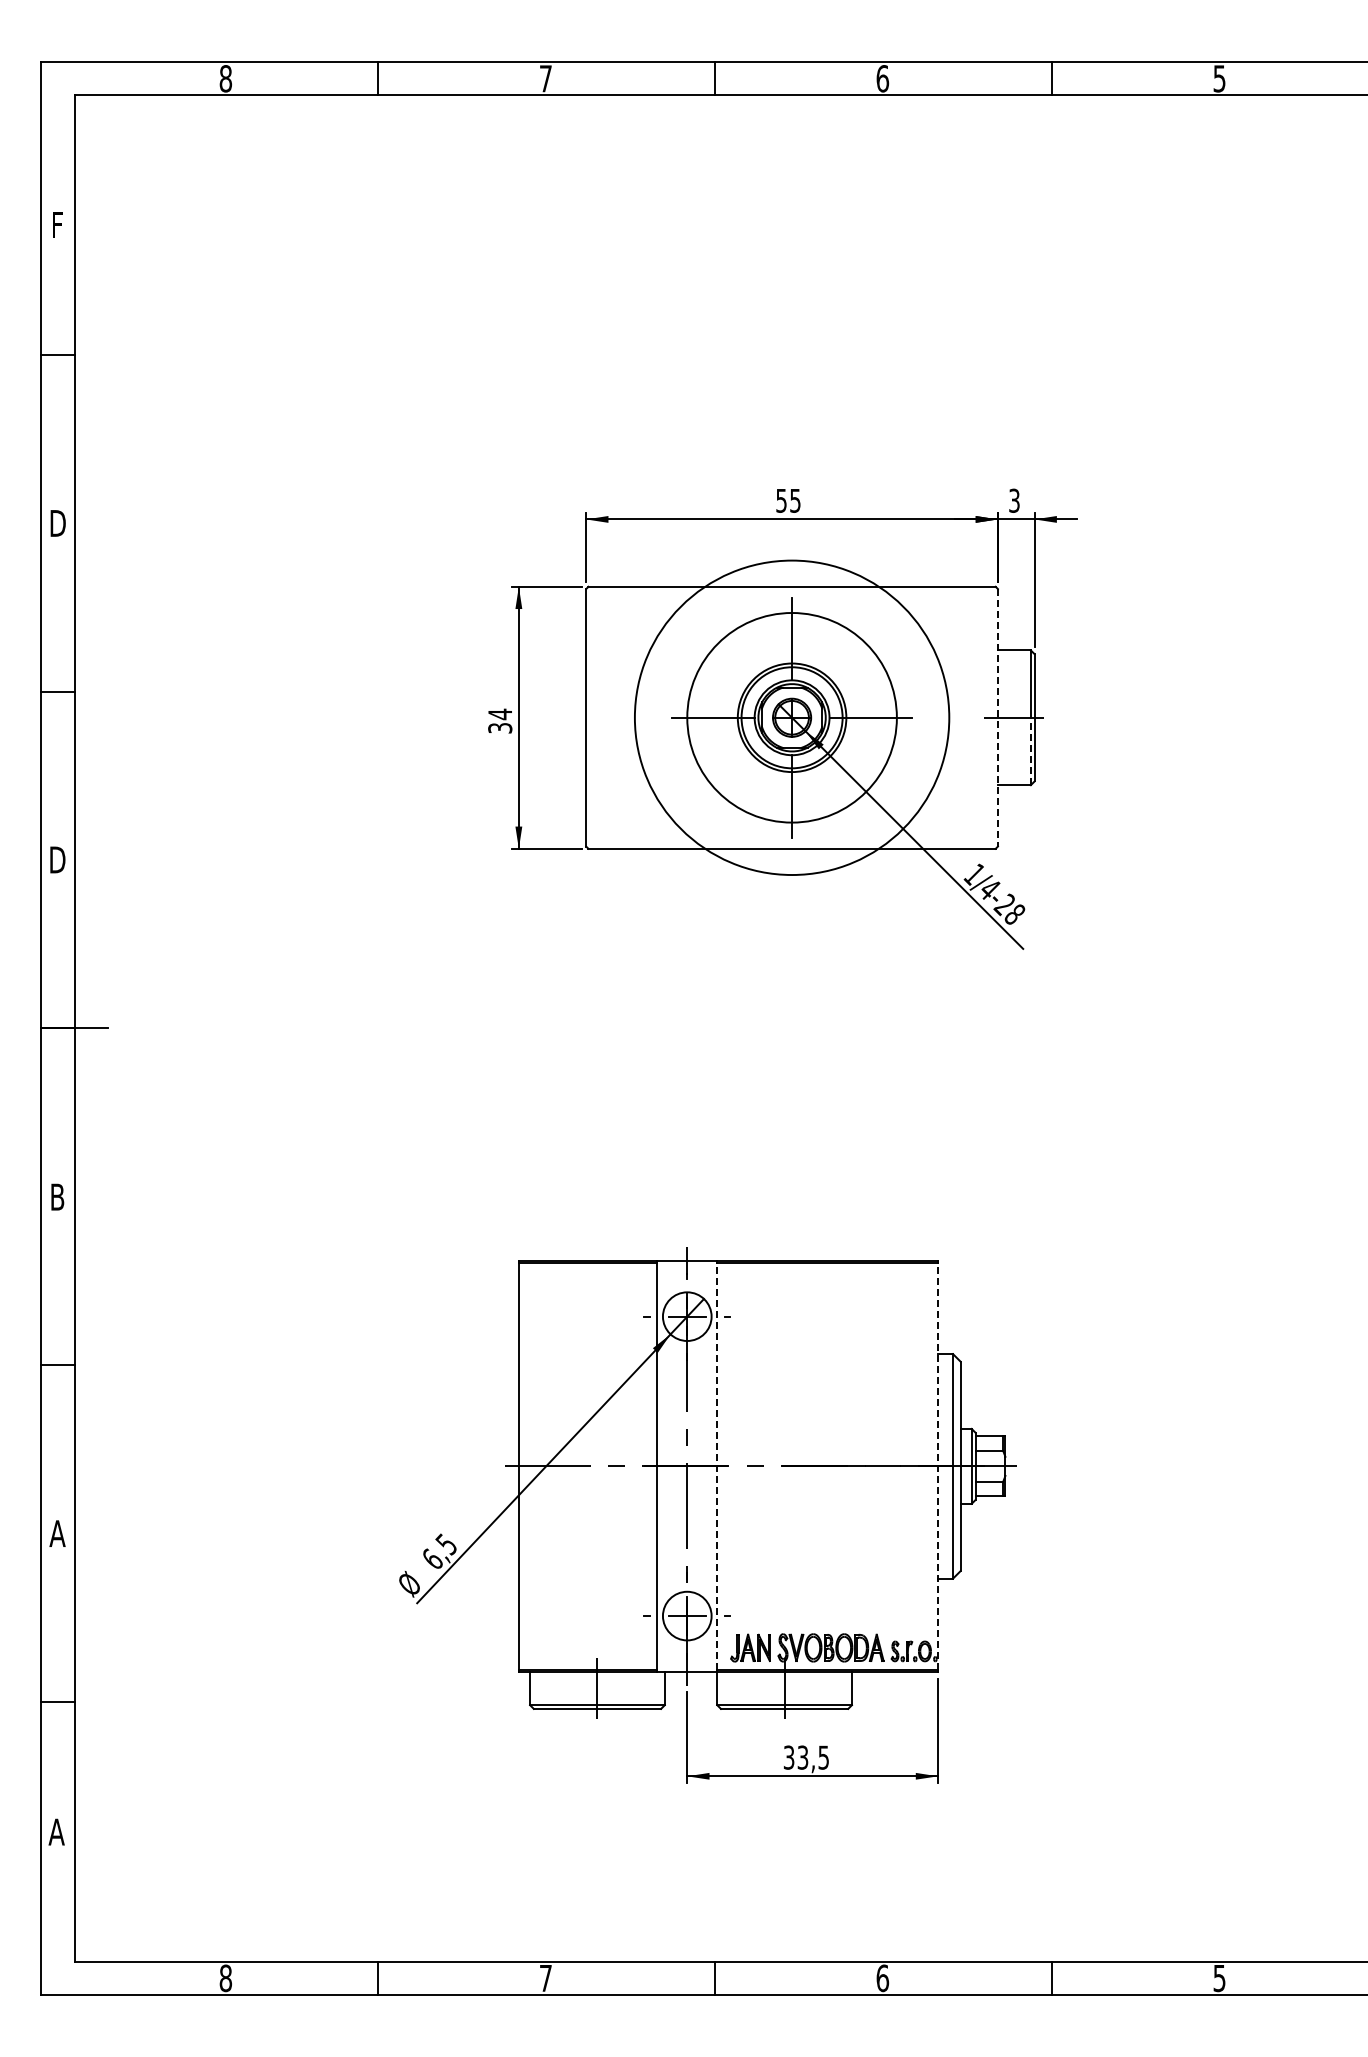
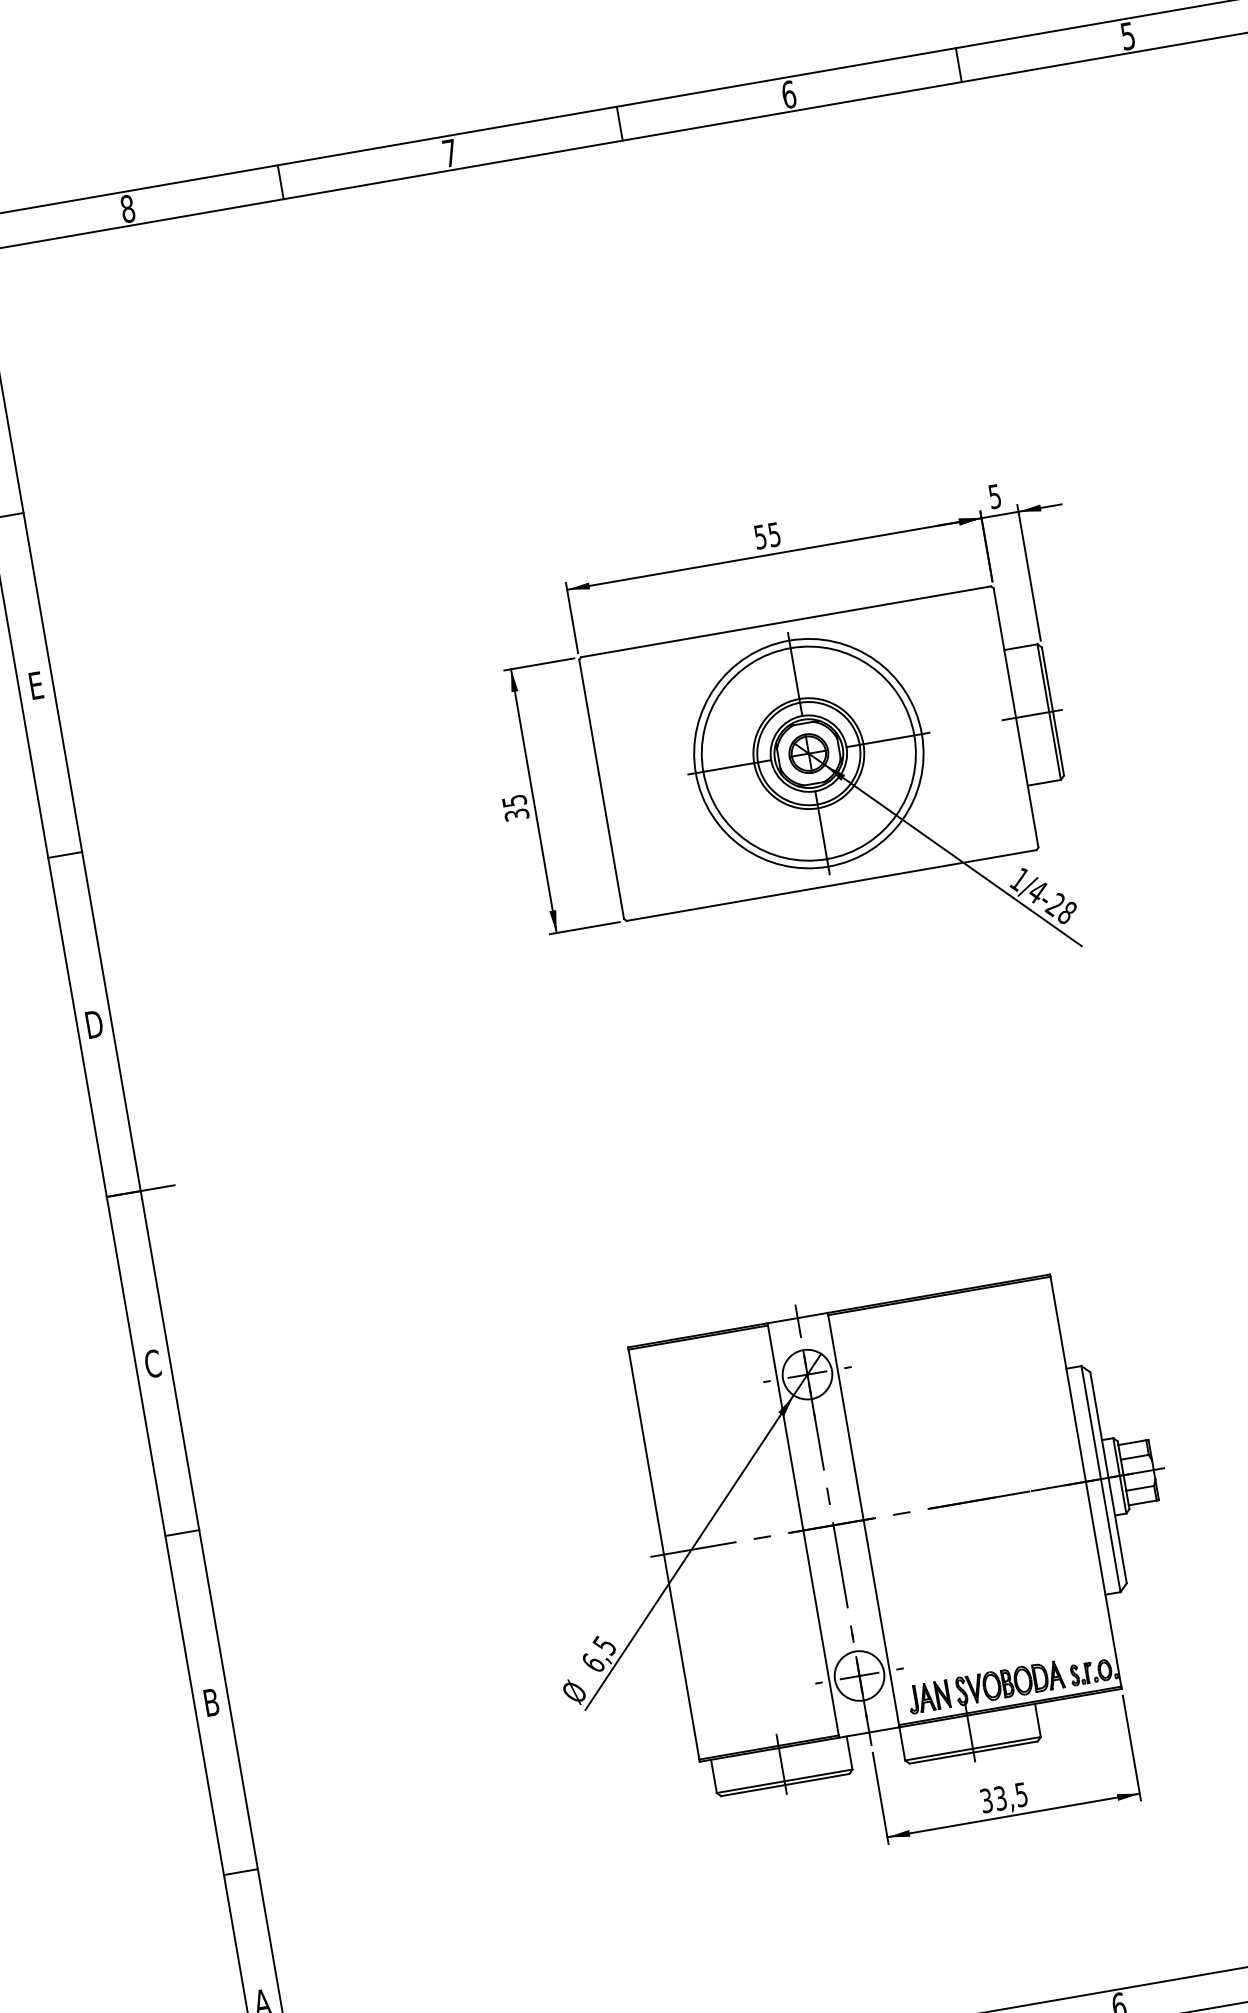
text: (1014, 500) -> (994, 496), 3 -> 5
text: (57, 523) -> (35, 685), D -> E
text: (500, 714) -> (514, 801), 34 -> 35
circle: (791, 717) -> (808, 753), size x0.71
line: (997, 717) -> (1015, 717), dashed -> solid
line: (1030, 751) -> (1054, 746), dashed -> solid
text: (57, 1196) -> (152, 1363), B -> C
line: (717, 1466) -> (863, 1520), dashed -> solid
line: (938, 1466) -> (1086, 1481), dashed -> solid
text: (57, 1533) -> (211, 1702), A -> B

